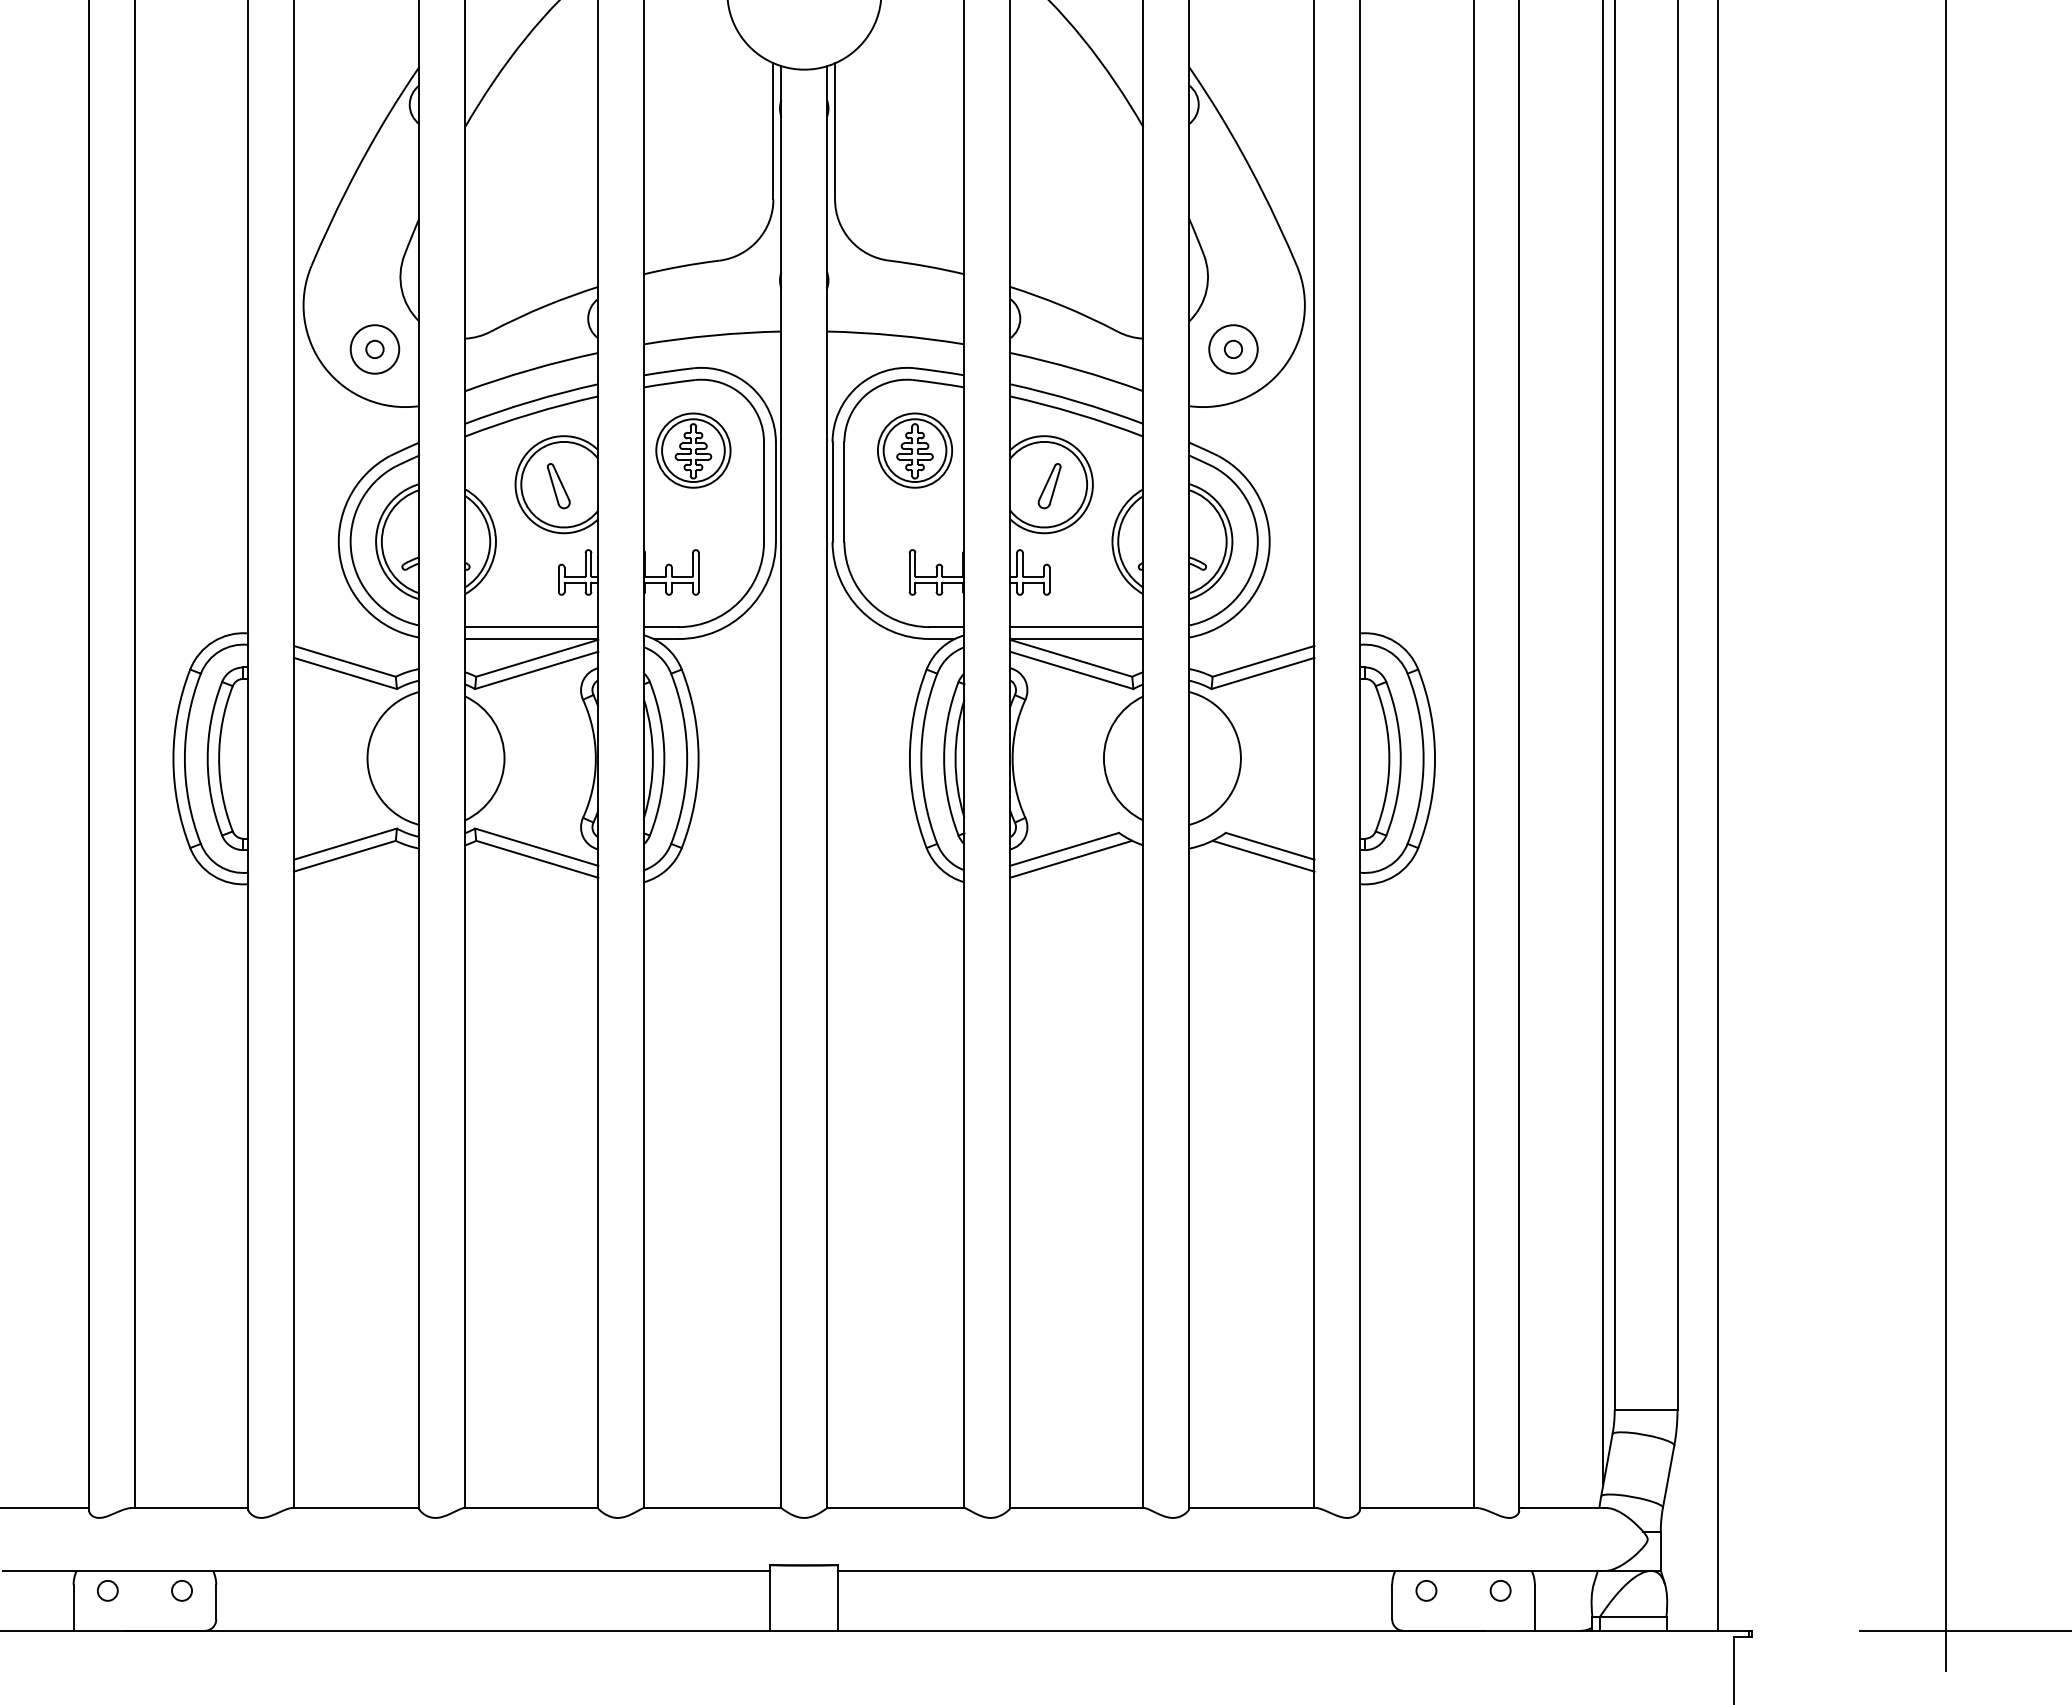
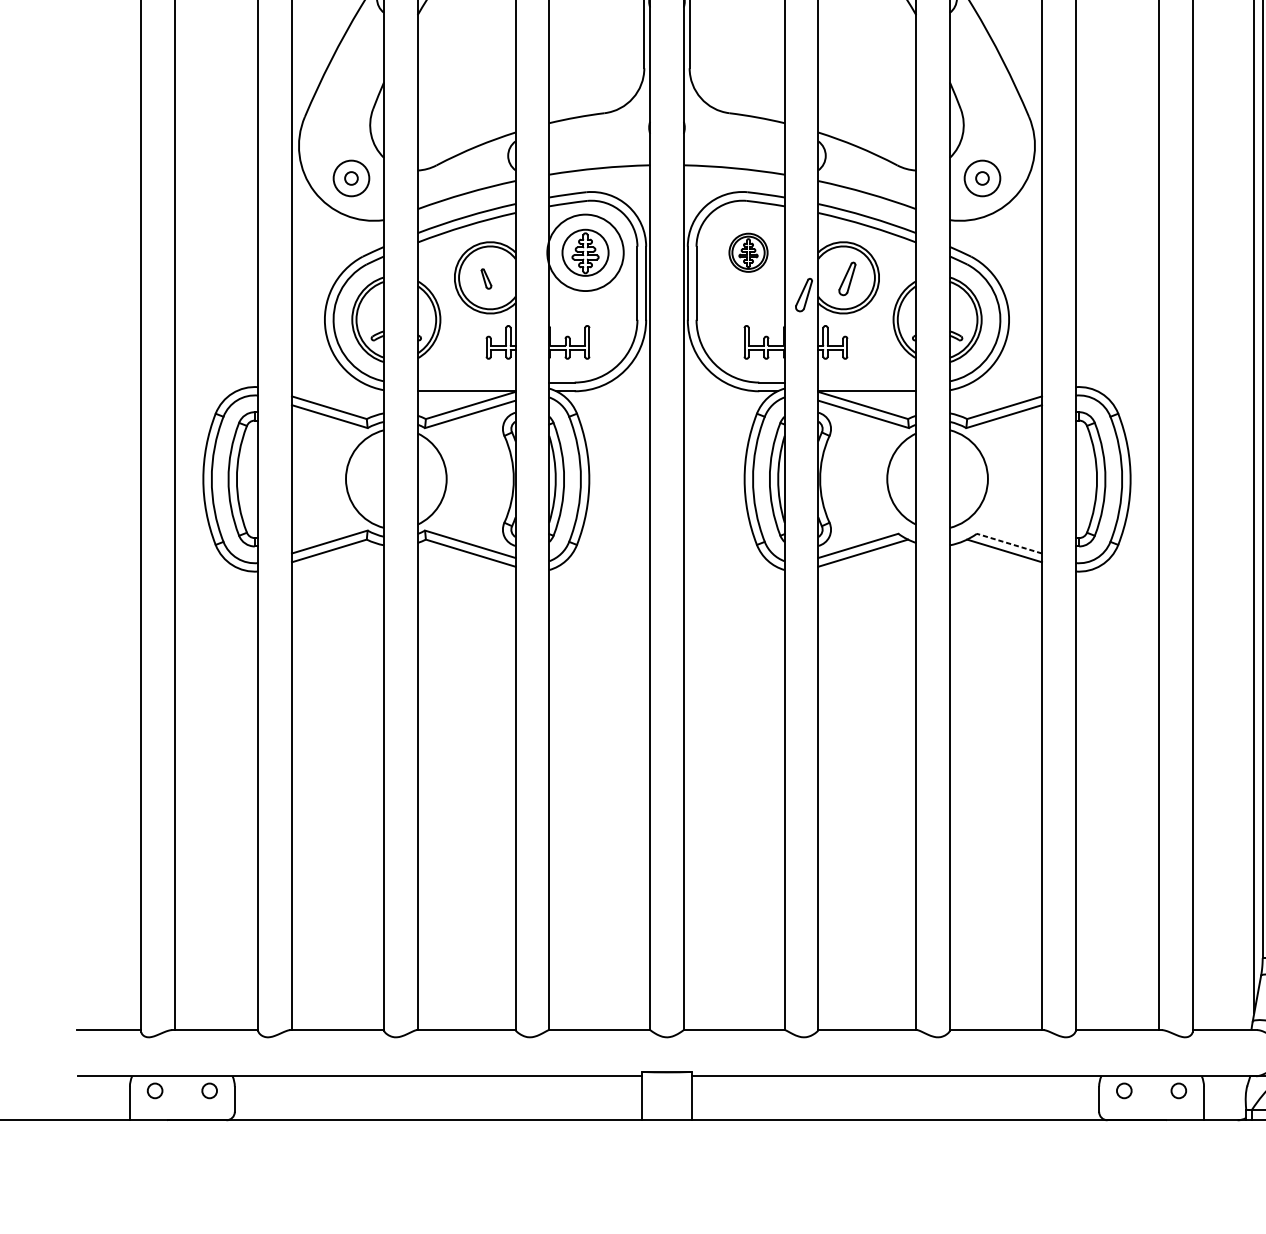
circle: (693, 450) -> (585, 252), size x1.4
part: (915, 450) -> (748, 252), size x0.7
part: (558, 486) -> (486, 279), size x0.6
part: (990, 508) -> (803, 295), added
line: (531, 627) -> (466, 382), removed
line: (1076, 627) -> (867, 382), removed
line: (1269, 846) -> (1008, 543), solid -> dashed

